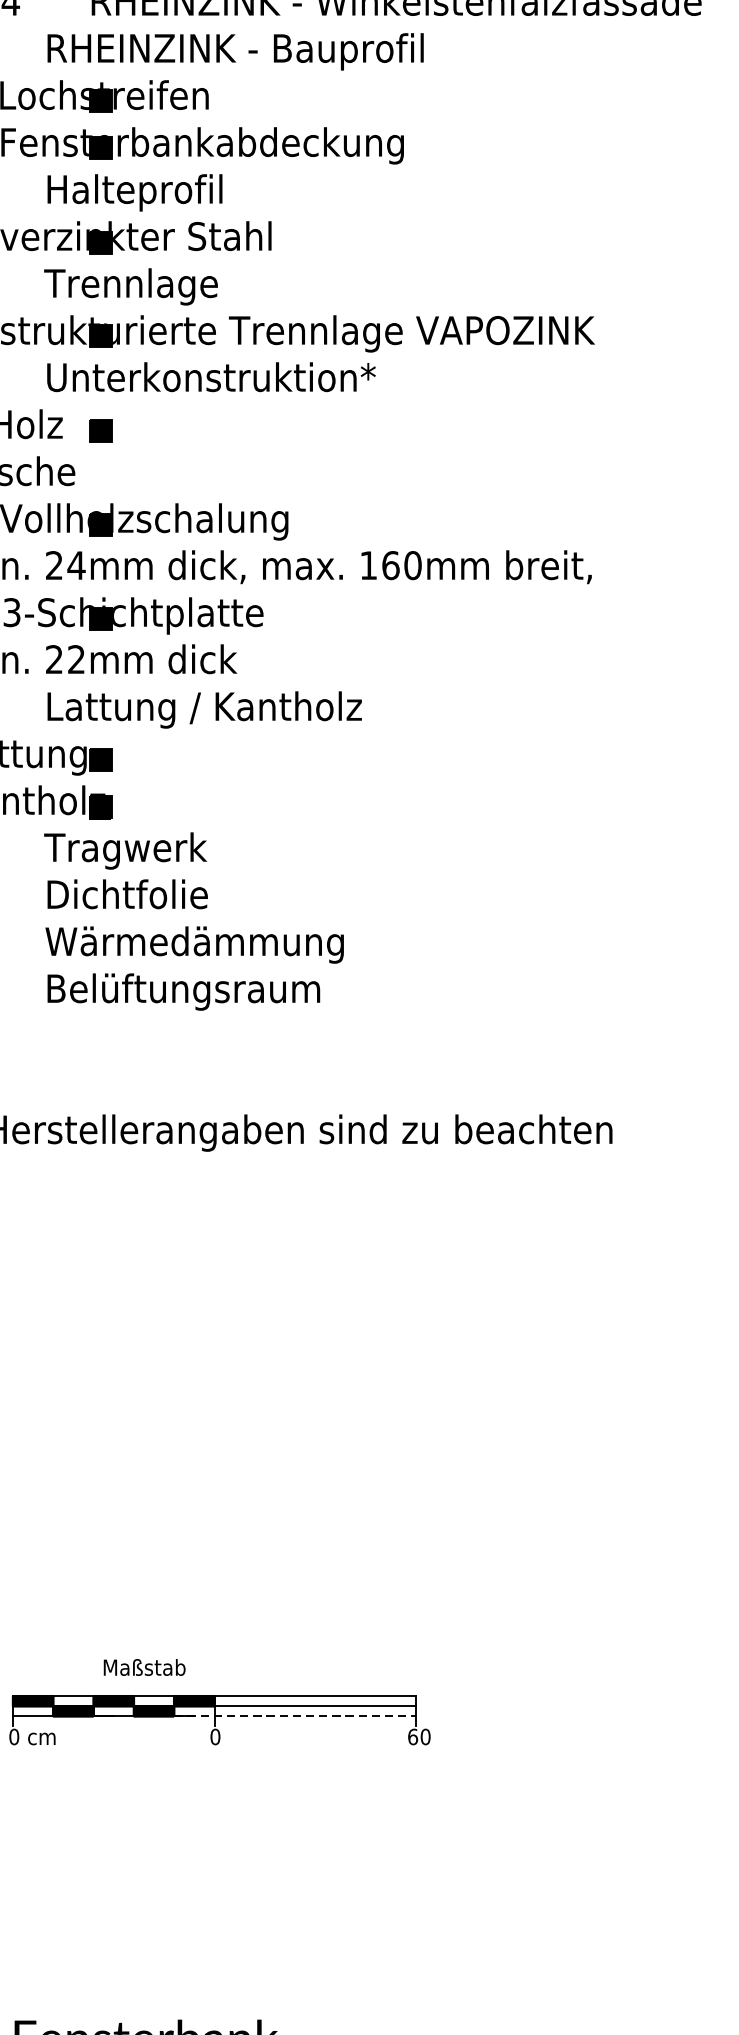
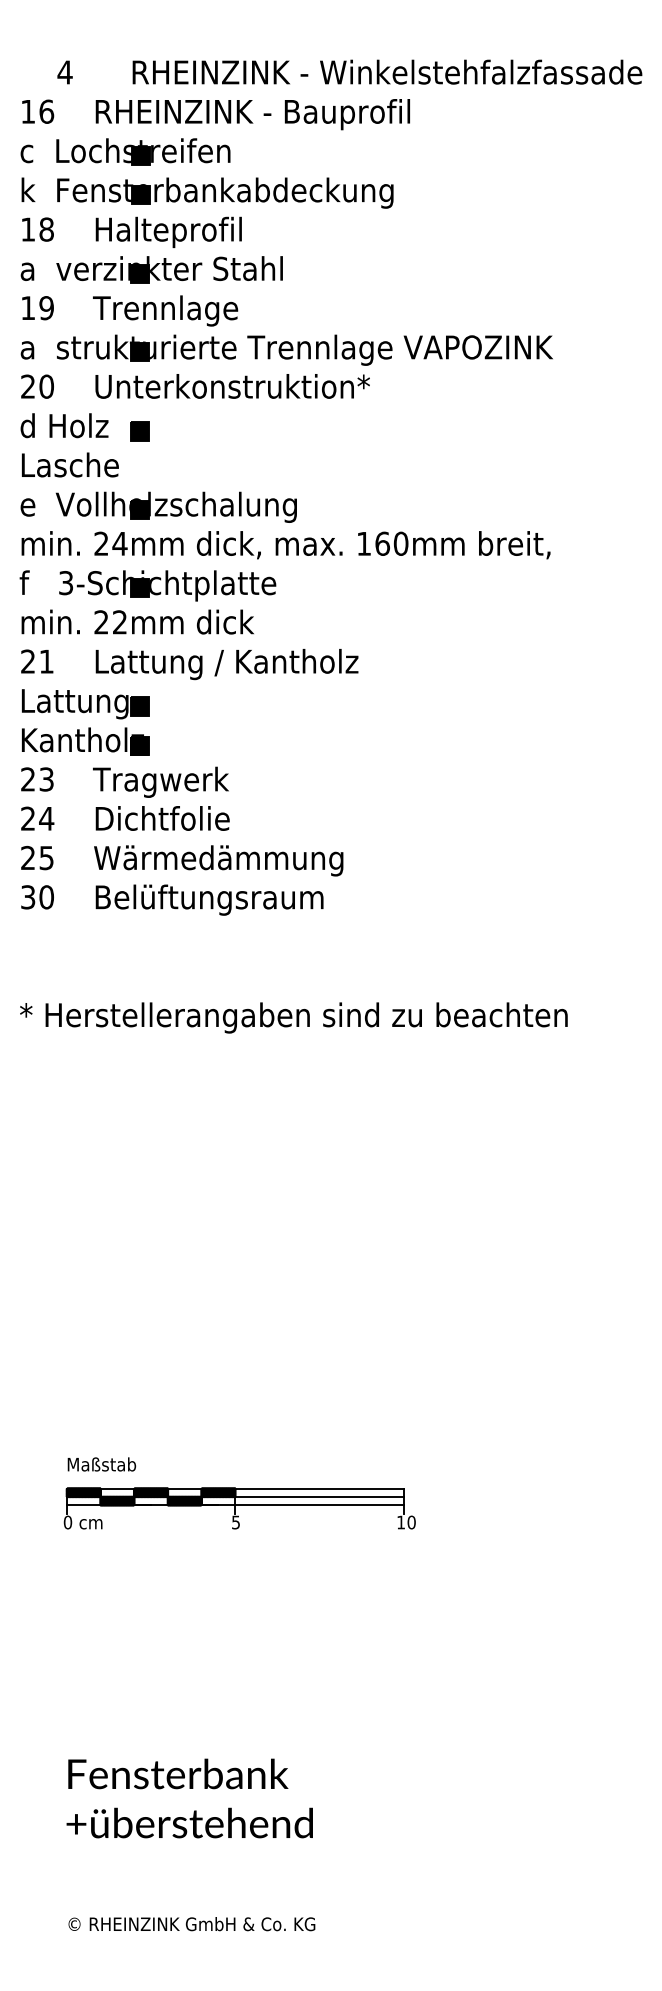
text: (144, 1667) -> (101, 1464), moved
line: (296, 1716) -> (303, 1505), dashed -> solid
text: (215, 1736) -> (236, 1522), 0 -> 5
text: (413, 1736) -> (401, 1522), 60 -> 10

